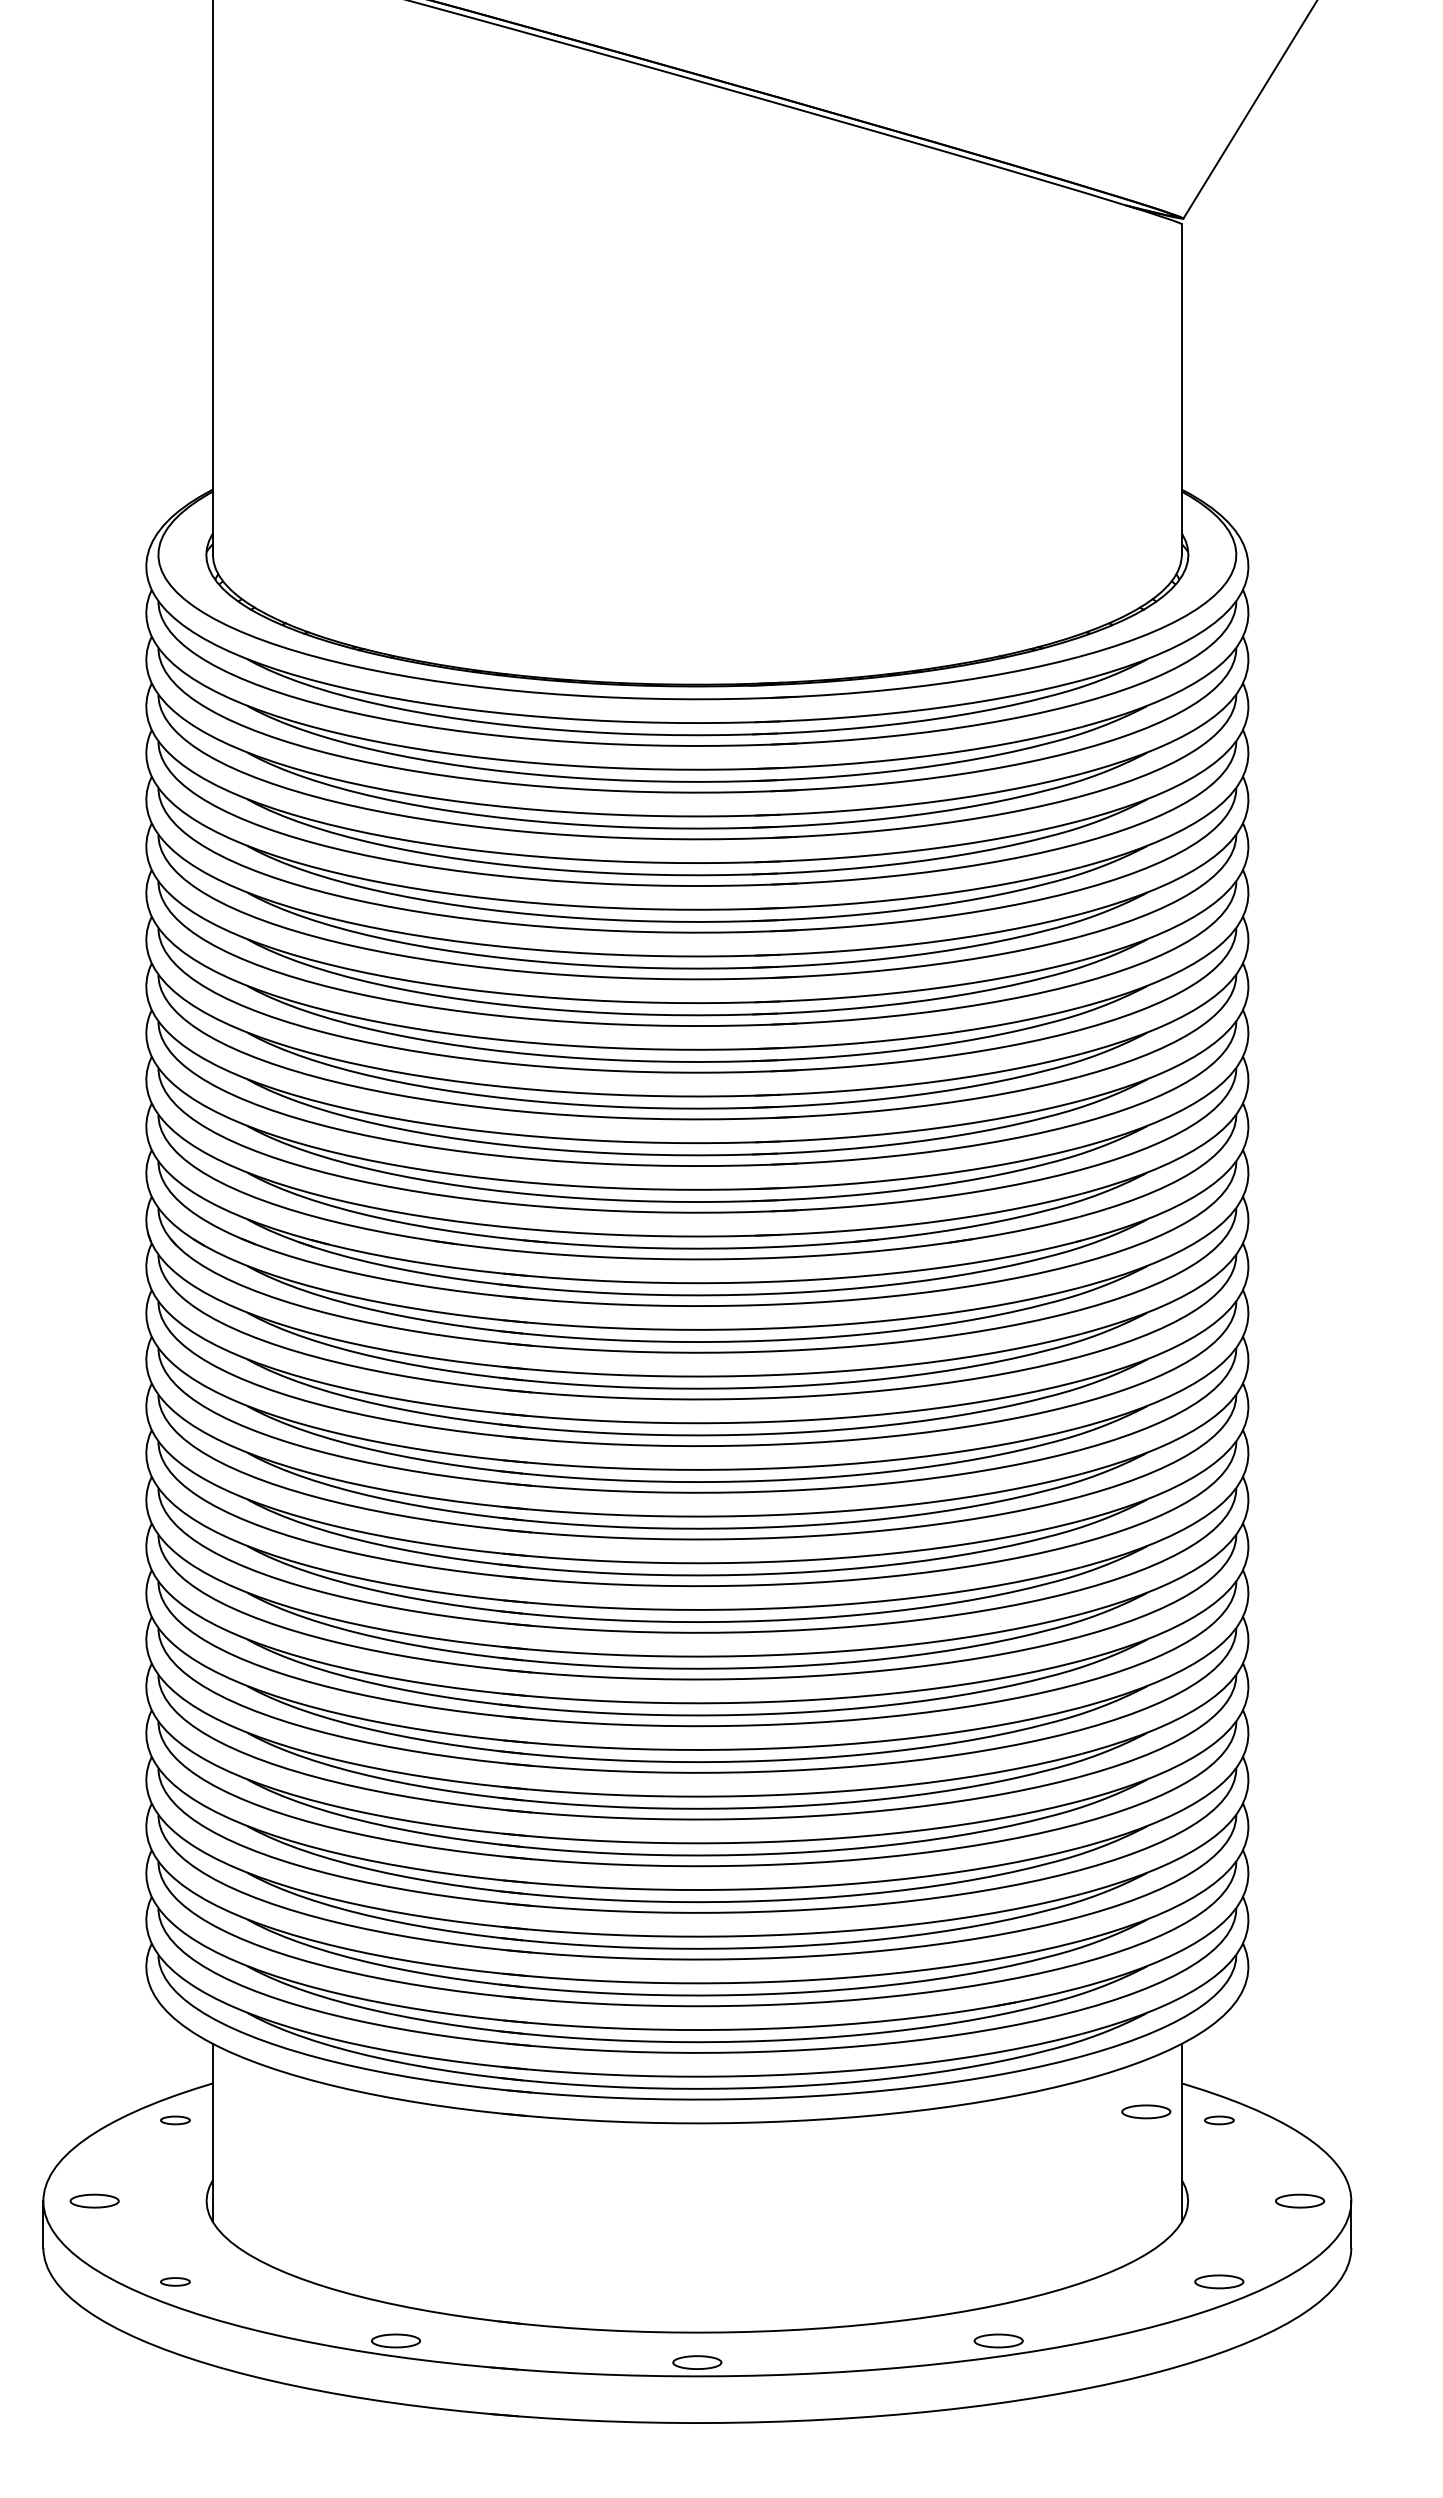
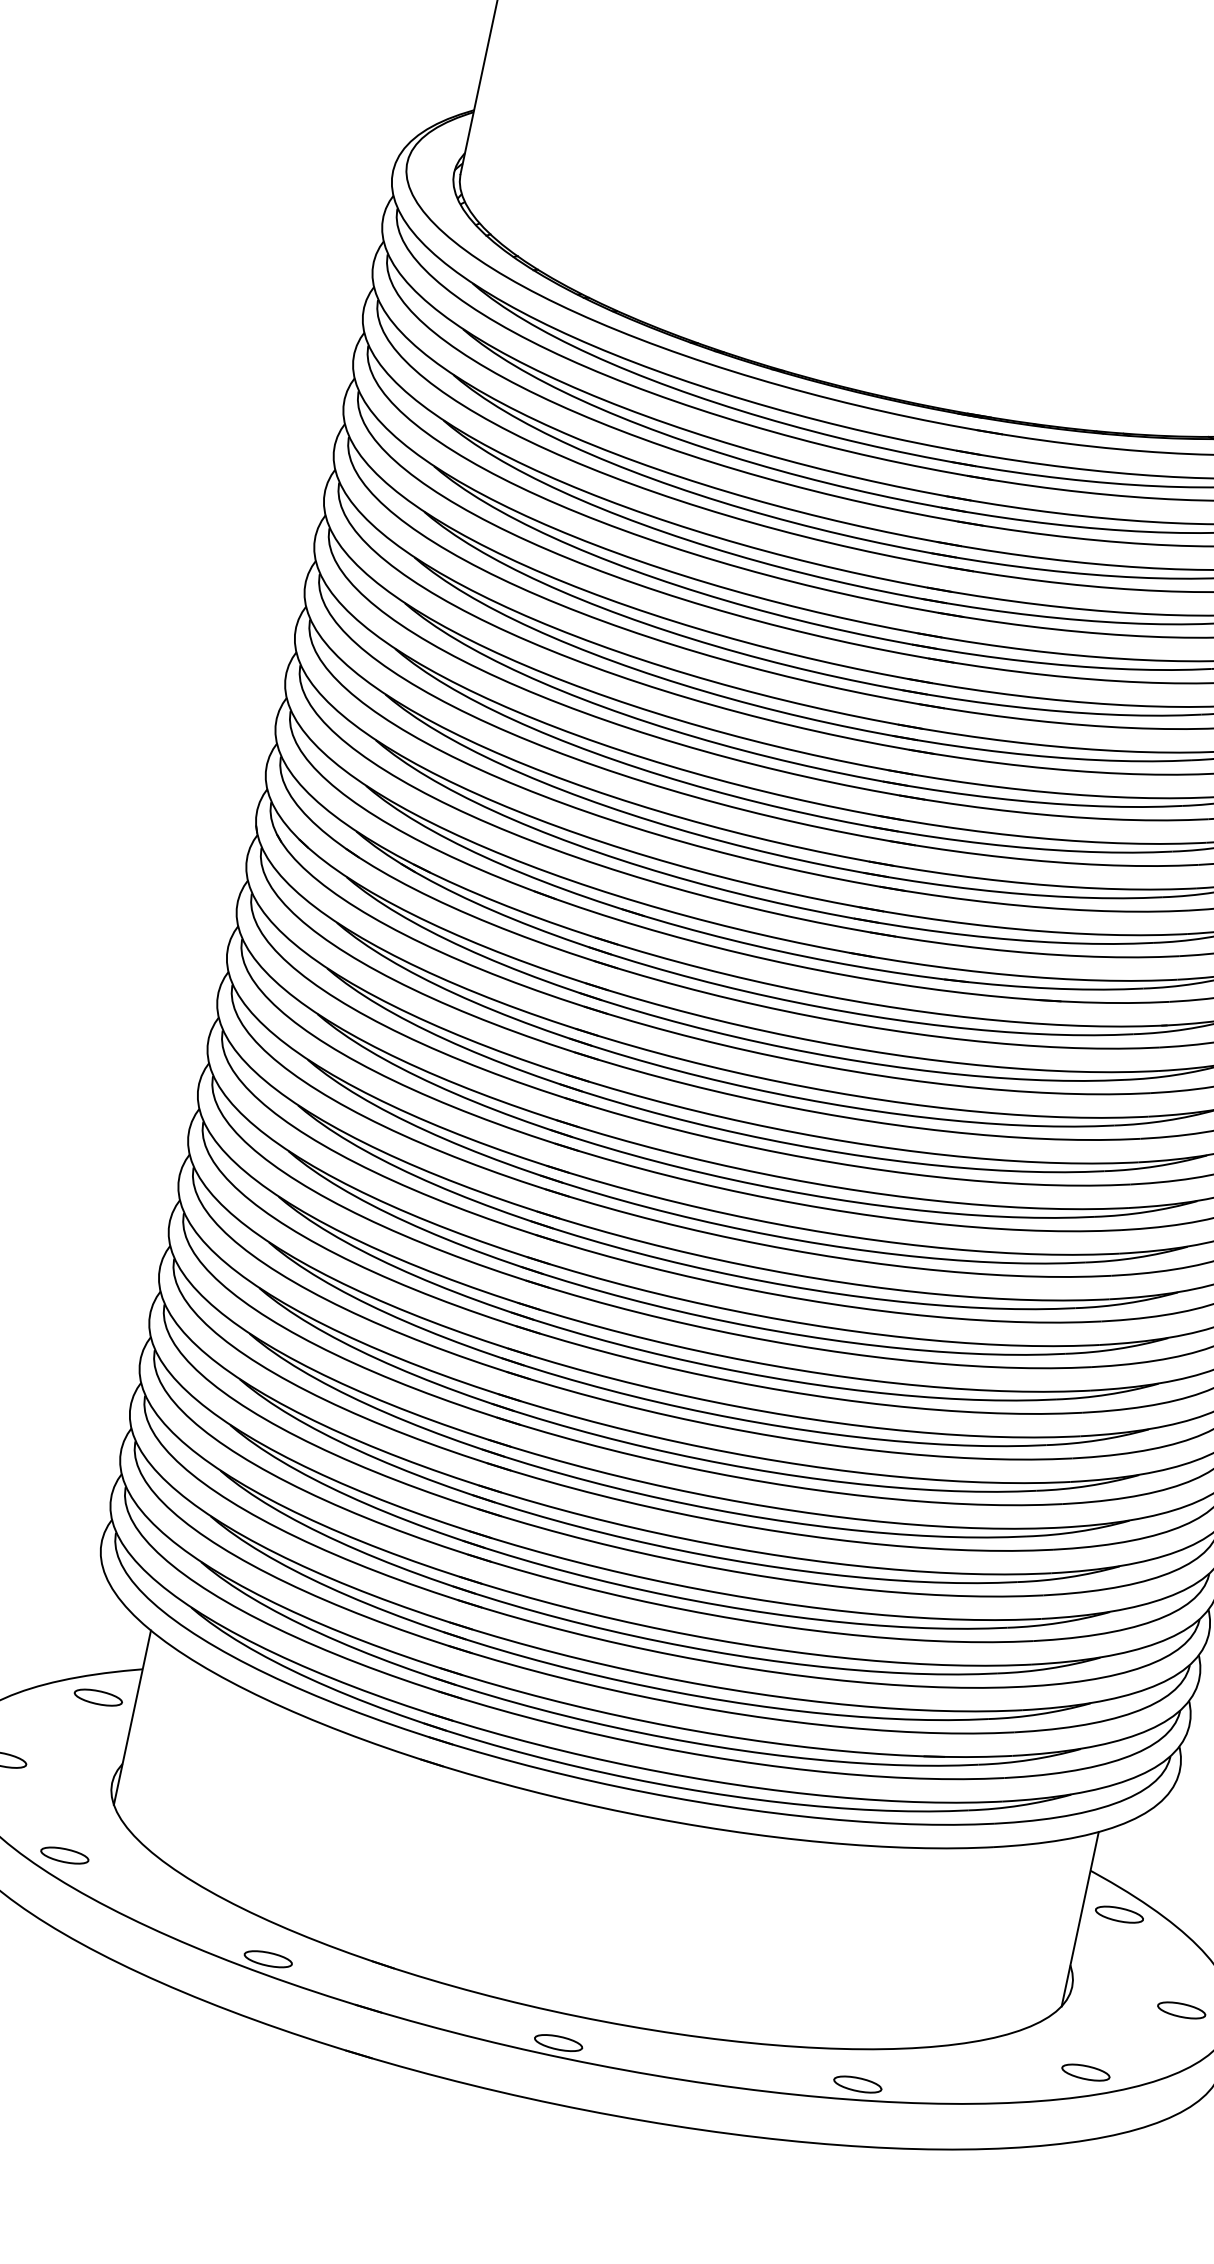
part: (1146, 2111) -> (1050, 1890), removed
part: (175, 2120) -> (98, 1697), size x1.67
part: (1219, 2120) -> (1119, 1914), size x1.67
part: (175, 2281) -> (64, 1855), size x1.67

